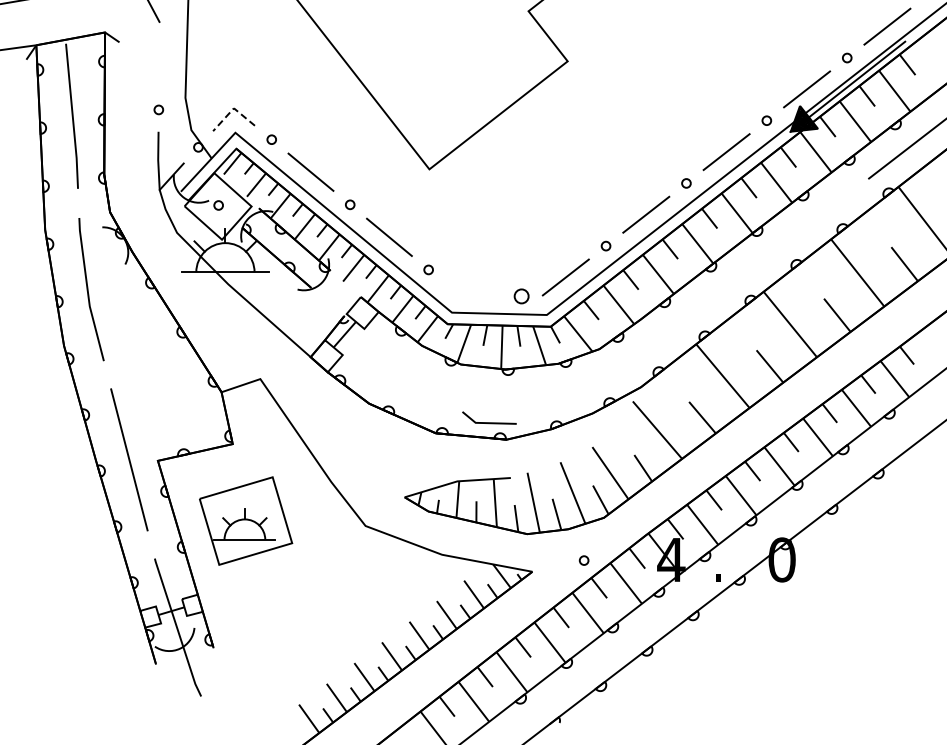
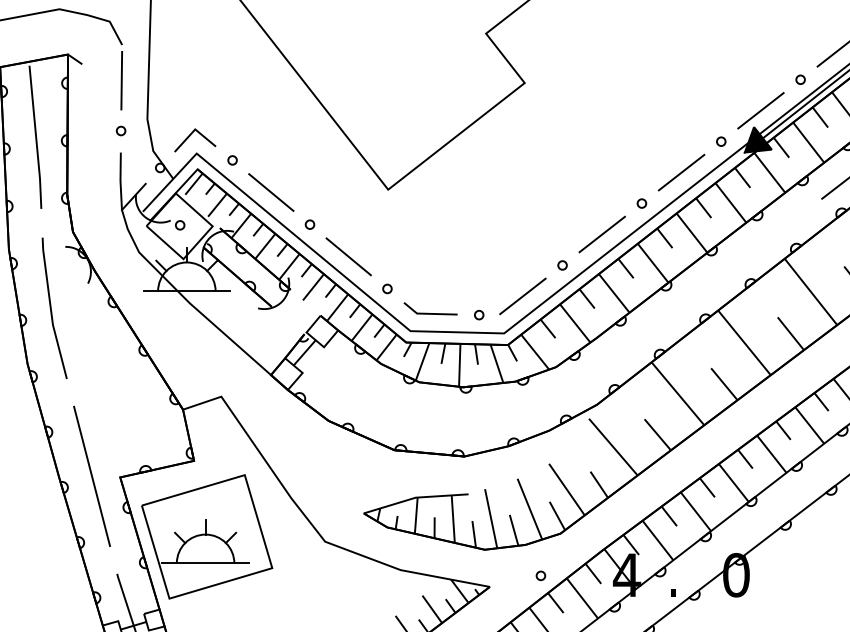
line: (159, 58) -> (121, 80), added
line: (233, 109) -> (194, 130), dashed -> solid
circle: (521, 296) -> (479, 315), size x0.62
line: (489, 422) -> (430, 313), moved
part: (245, 520) -> (206, 536), size x1.43

